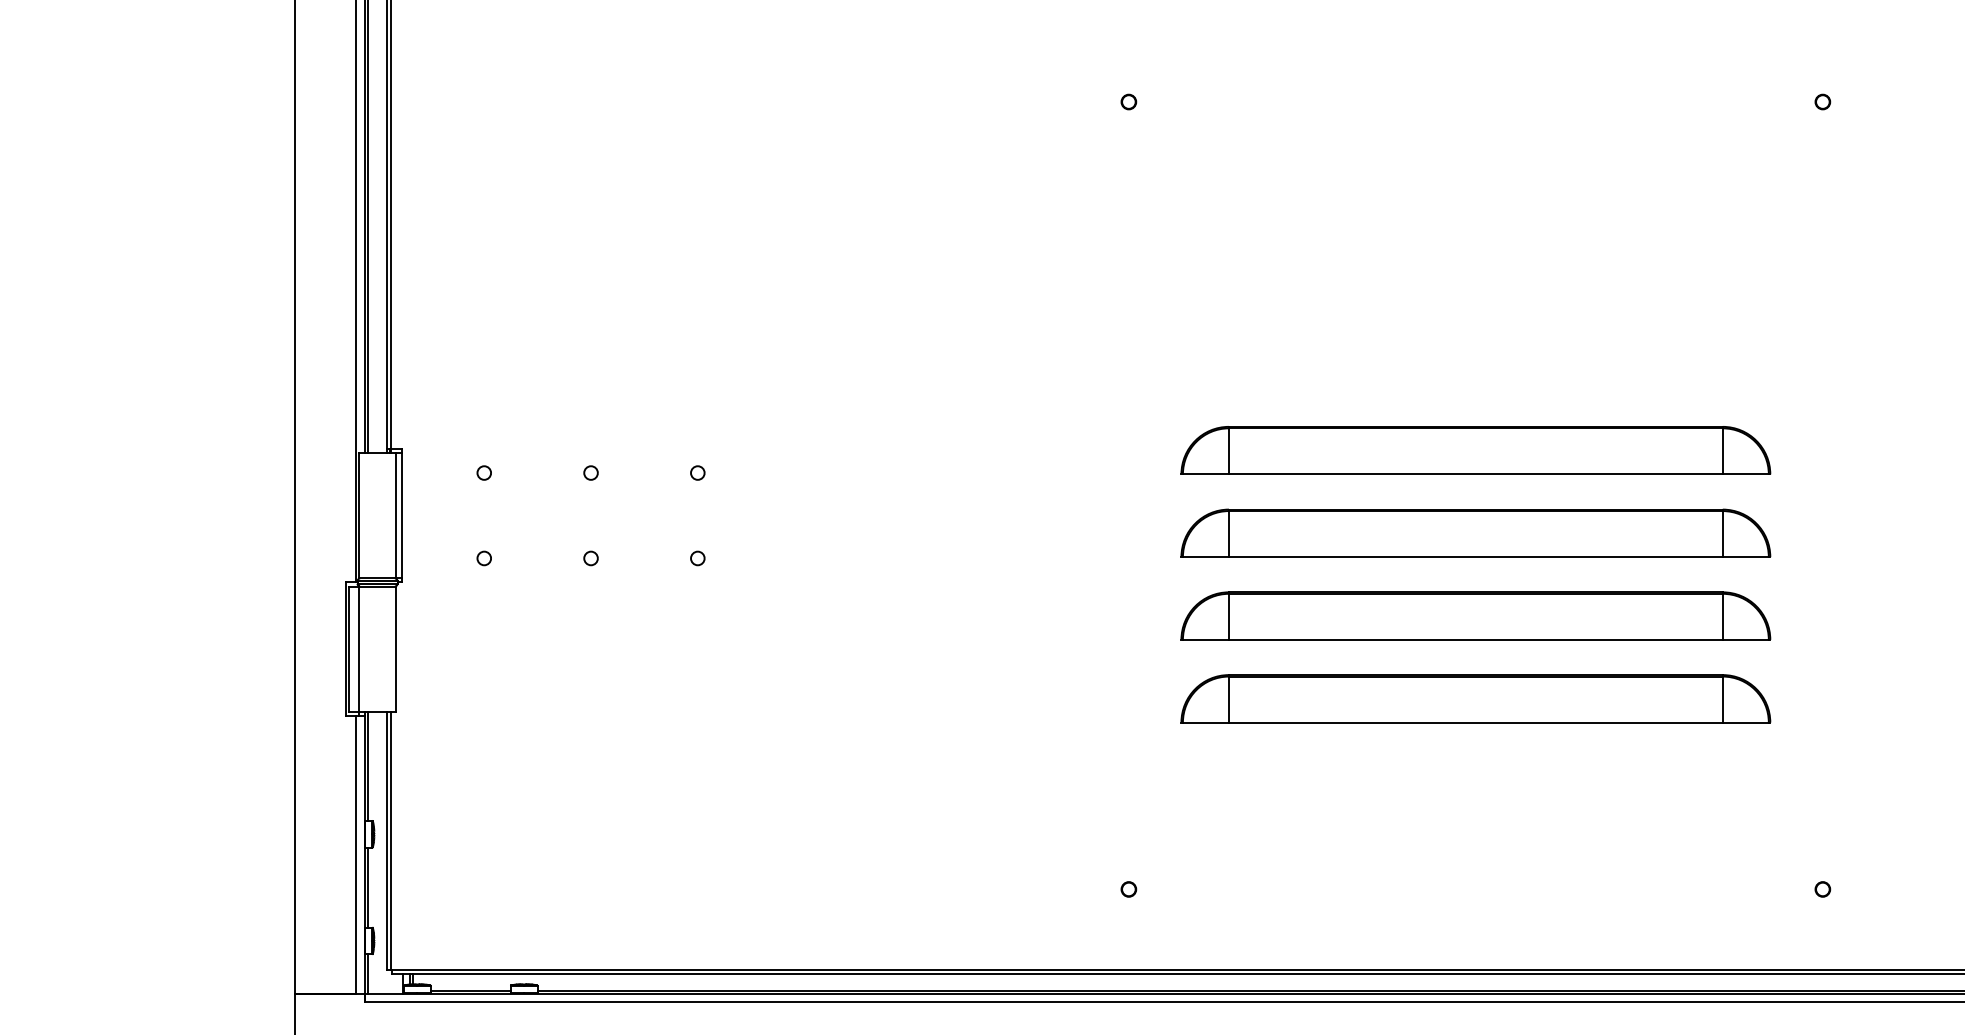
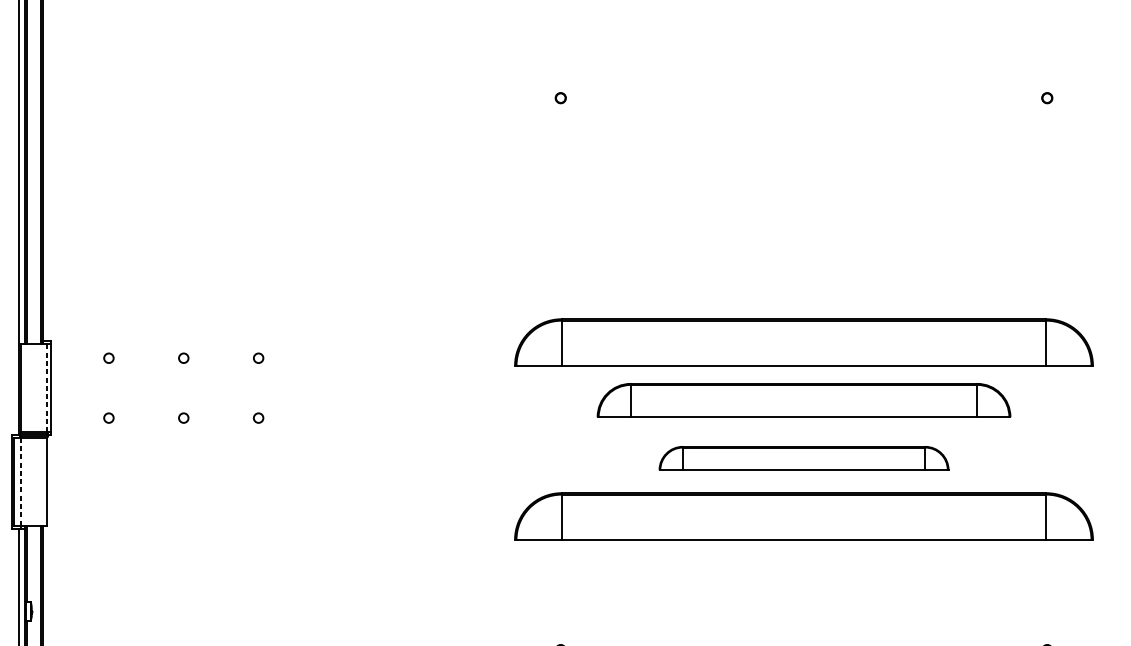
part: (1475, 450) -> (803, 342), size x1.4
line: (396, 515) -> (47, 388), solid -> dashed
part: (1475, 615) -> (803, 458), size x0.7
line: (358, 649) -> (20, 481), solid -> dashed
part: (1475, 698) -> (803, 516), size x1.4

